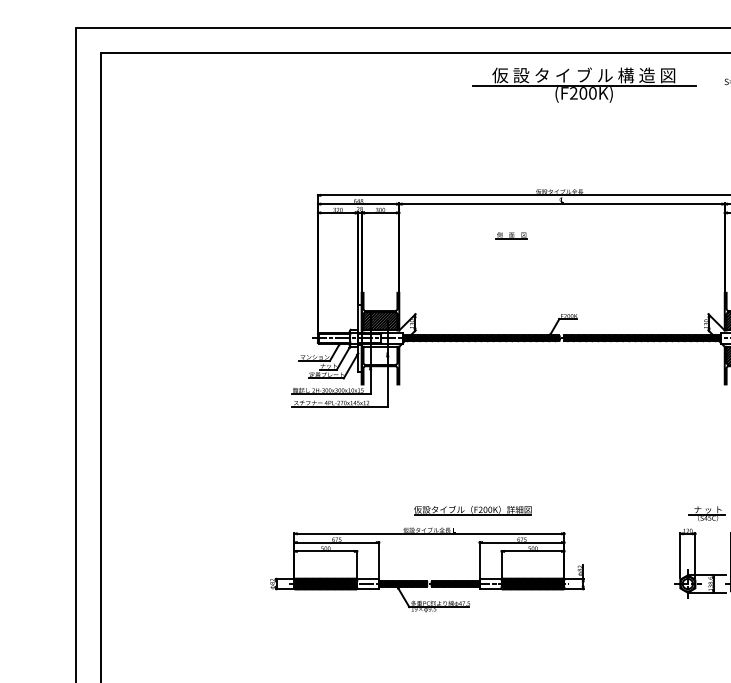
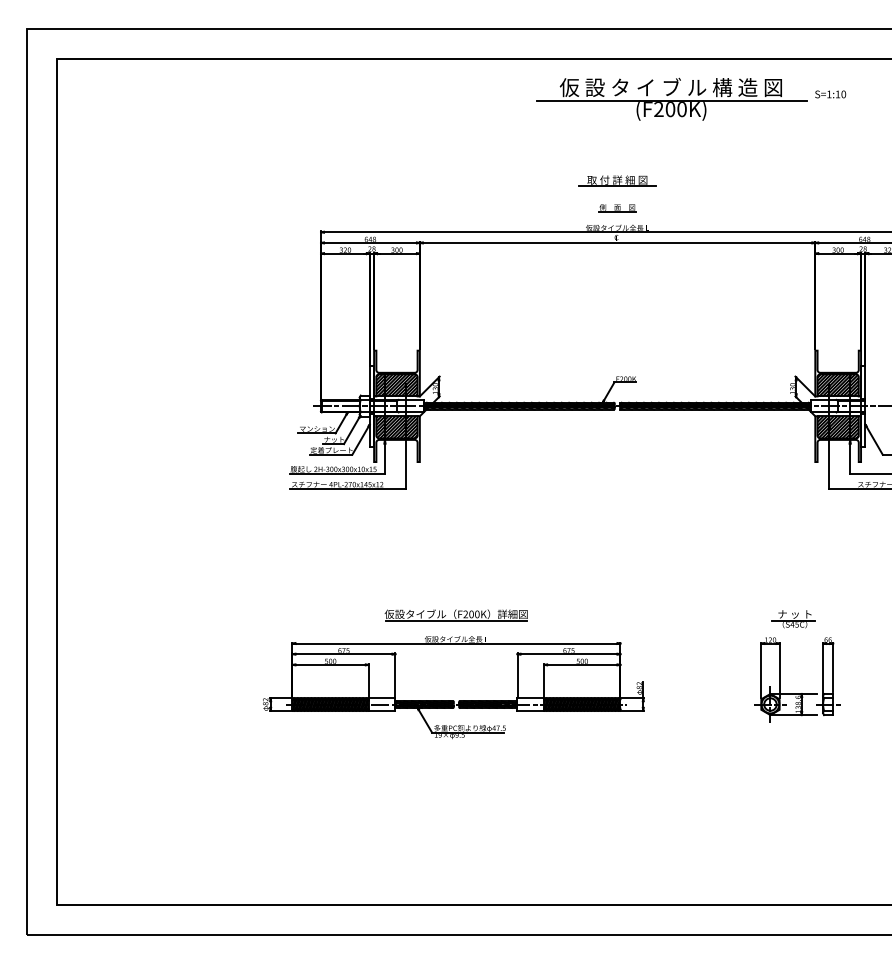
part: (584, 84) -> (671, 98), moved
part: (561, 152) -> (617, 180), added
part: (511, 235) -> (617, 208), moved
hatch: (380, 356) -> (396, 427), added
part: (472, 510) -> (455, 615), moved

